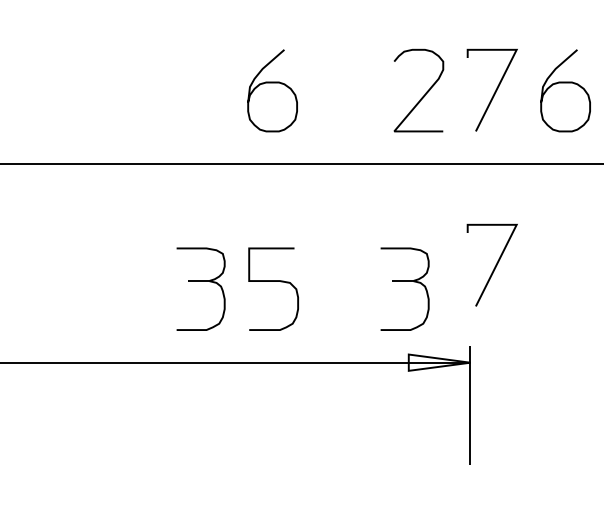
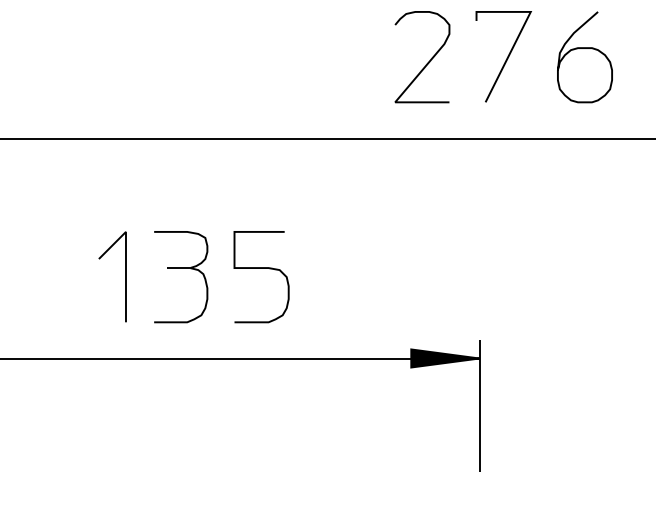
curve: (272, 83) -> (260, 49), removed
line: (494, 266) -> (506, 251), removed
part: (404, 281) -> (406, 268), removed
line: (150, 288) -> (125, 276), added
fill: (439, 362) -> (445, 358), added

